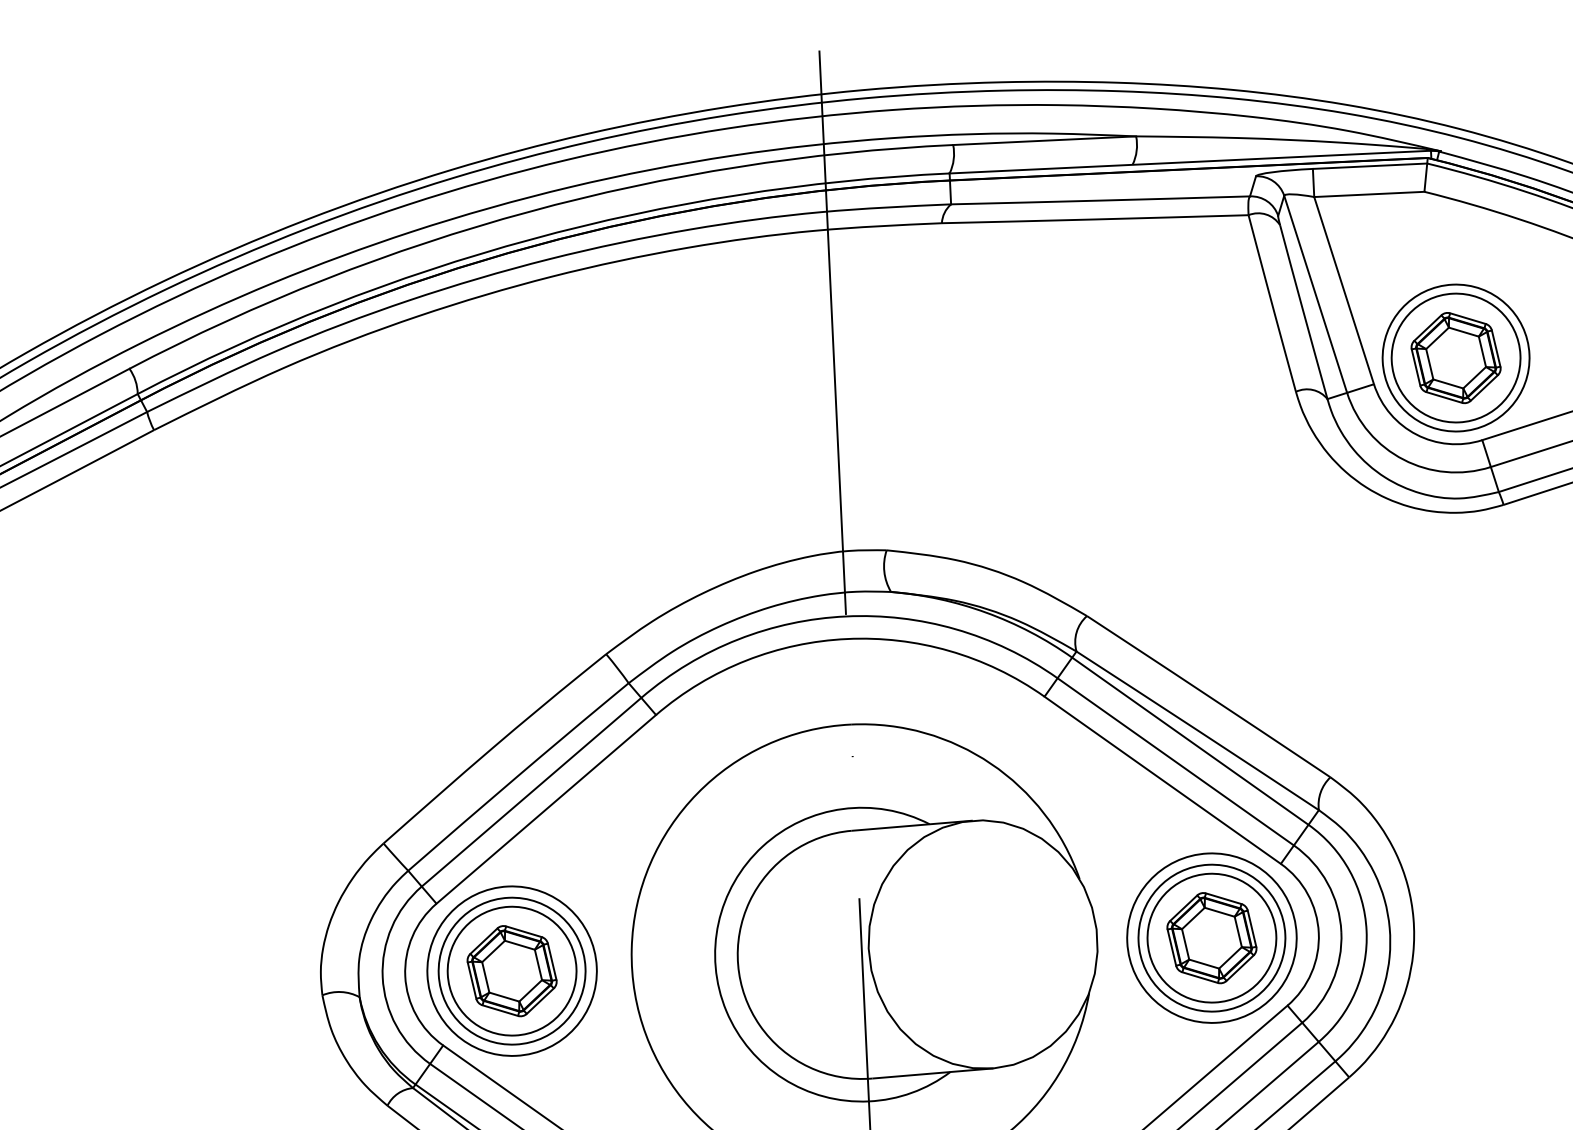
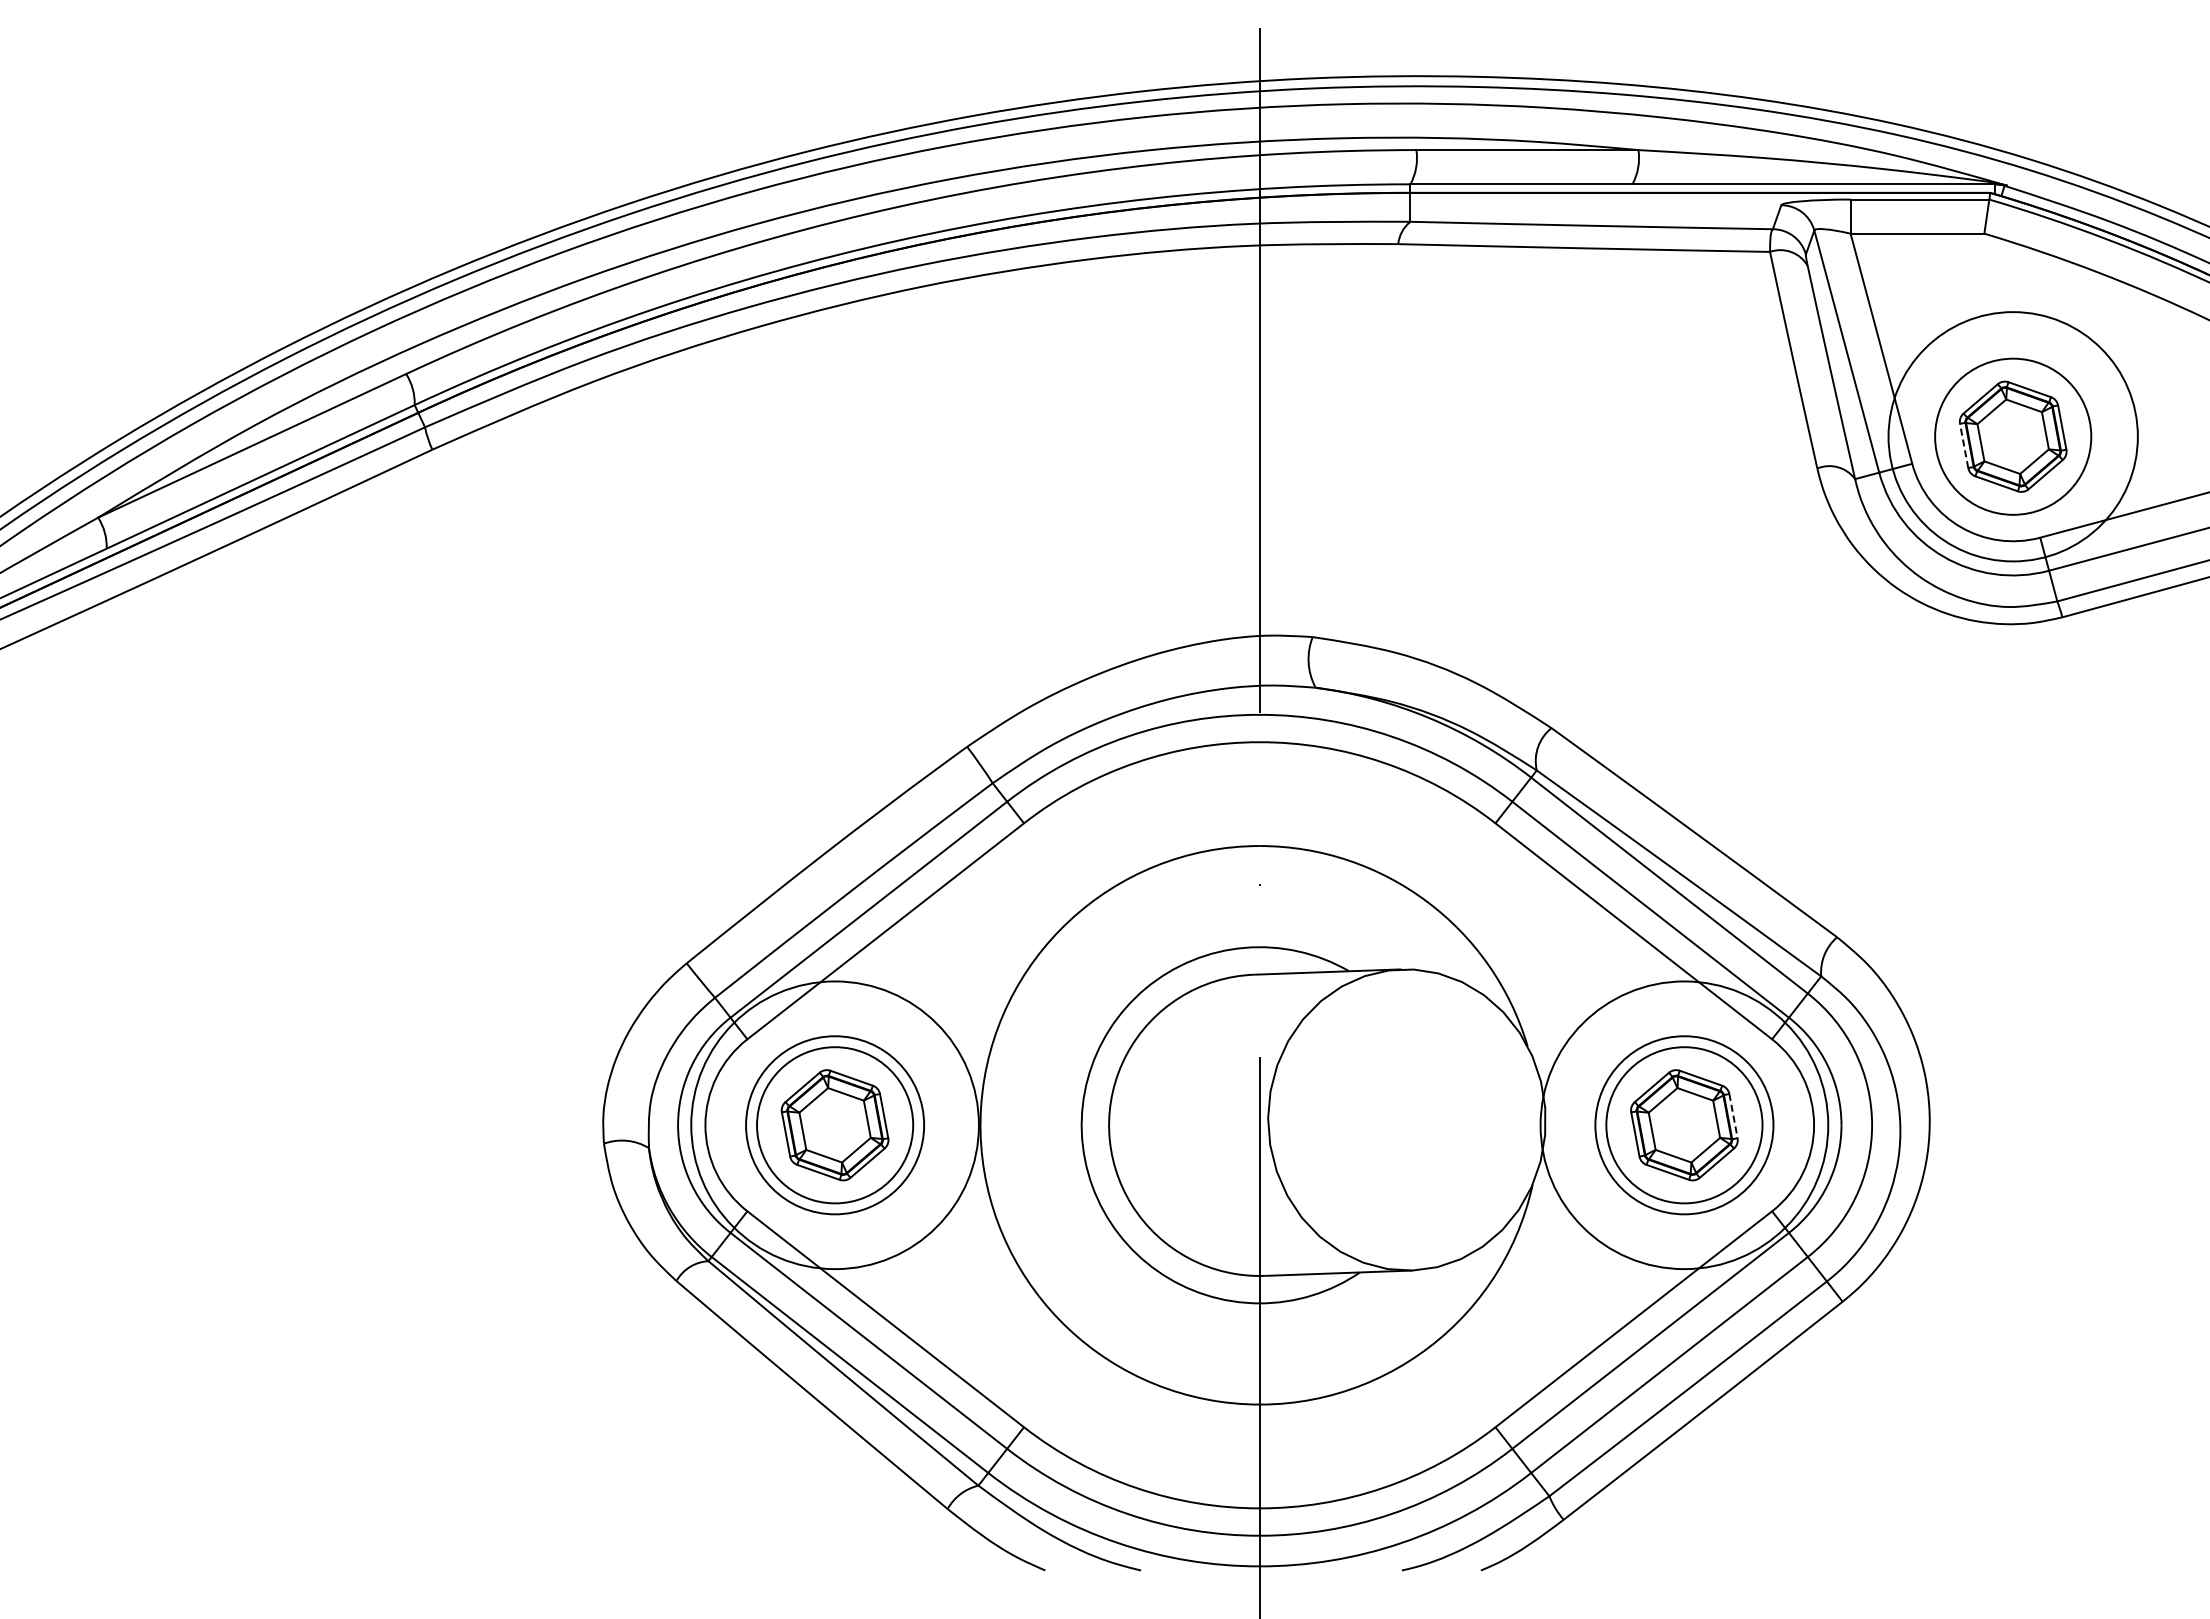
circle: (1456, 357) -> (2013, 436), size x1.4
line: (1416, 367) -> (1964, 445), solid -> dashed
line: (1252, 929) -> (1733, 1116), solid -> dashed
circle: (1212, 938) -> (1684, 1125), size x1.4
circle: (511, 971) -> (834, 1125), size x1.4

